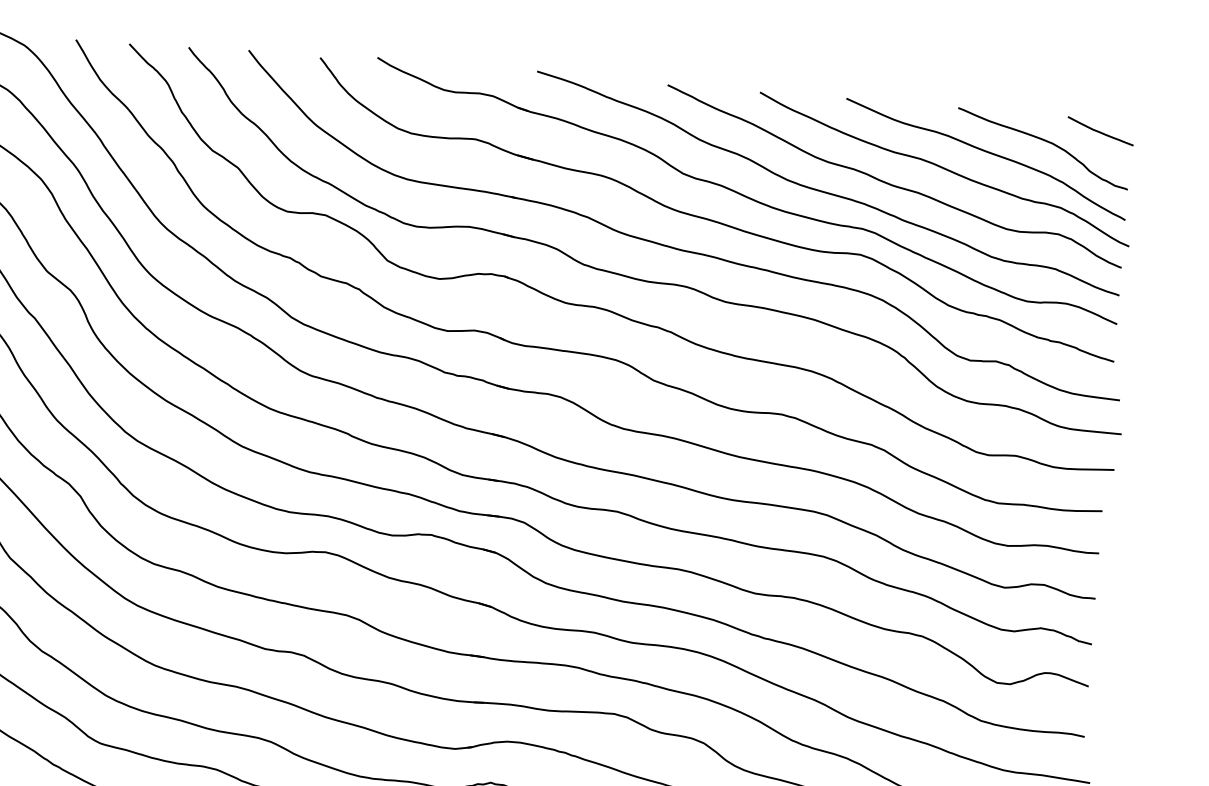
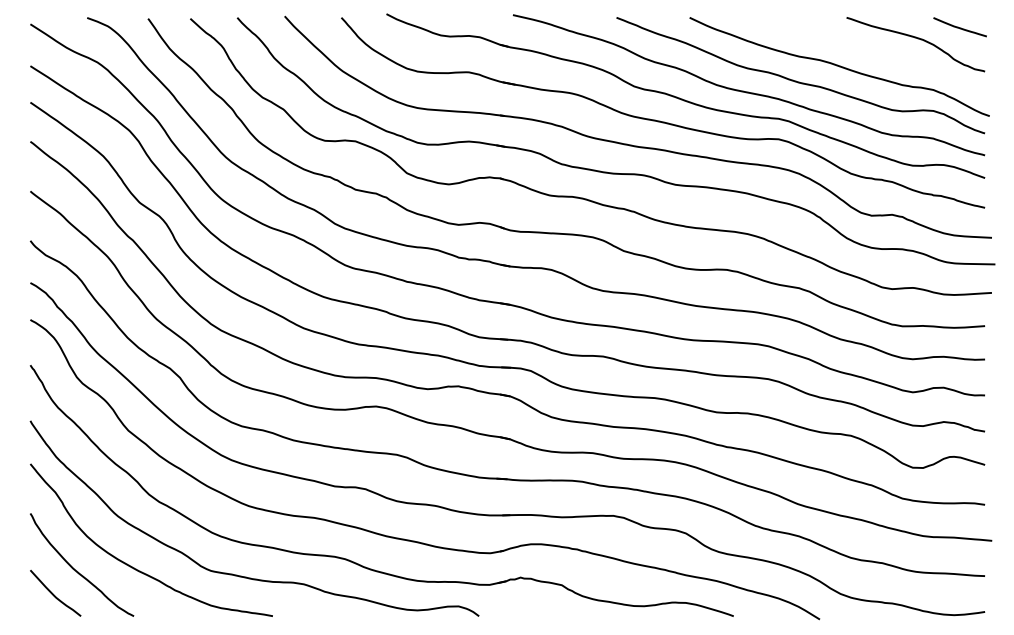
curve: (986, 153) -> (871, 51), removed

